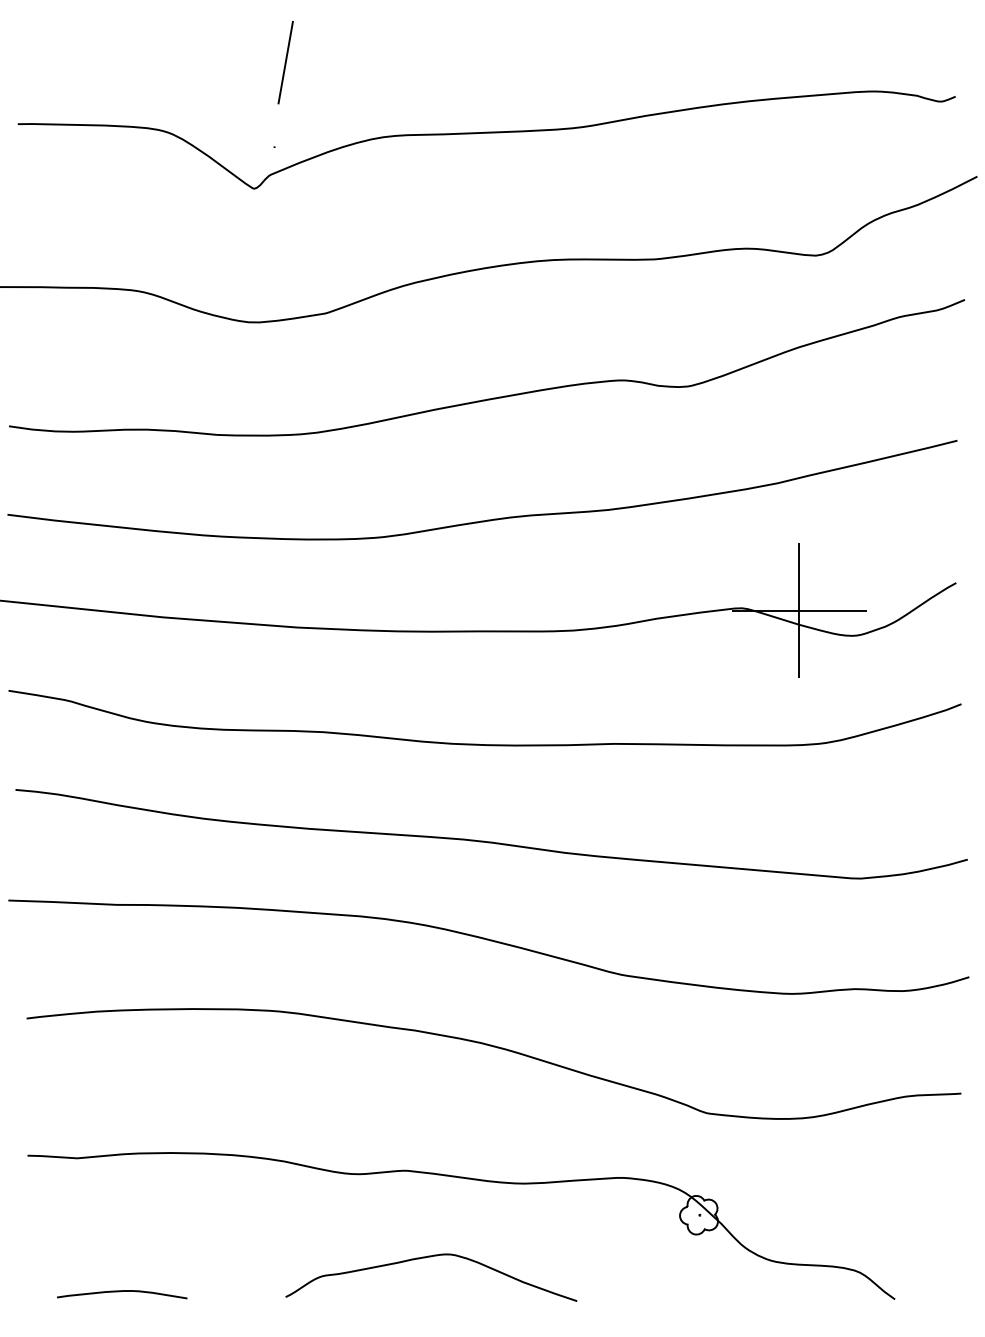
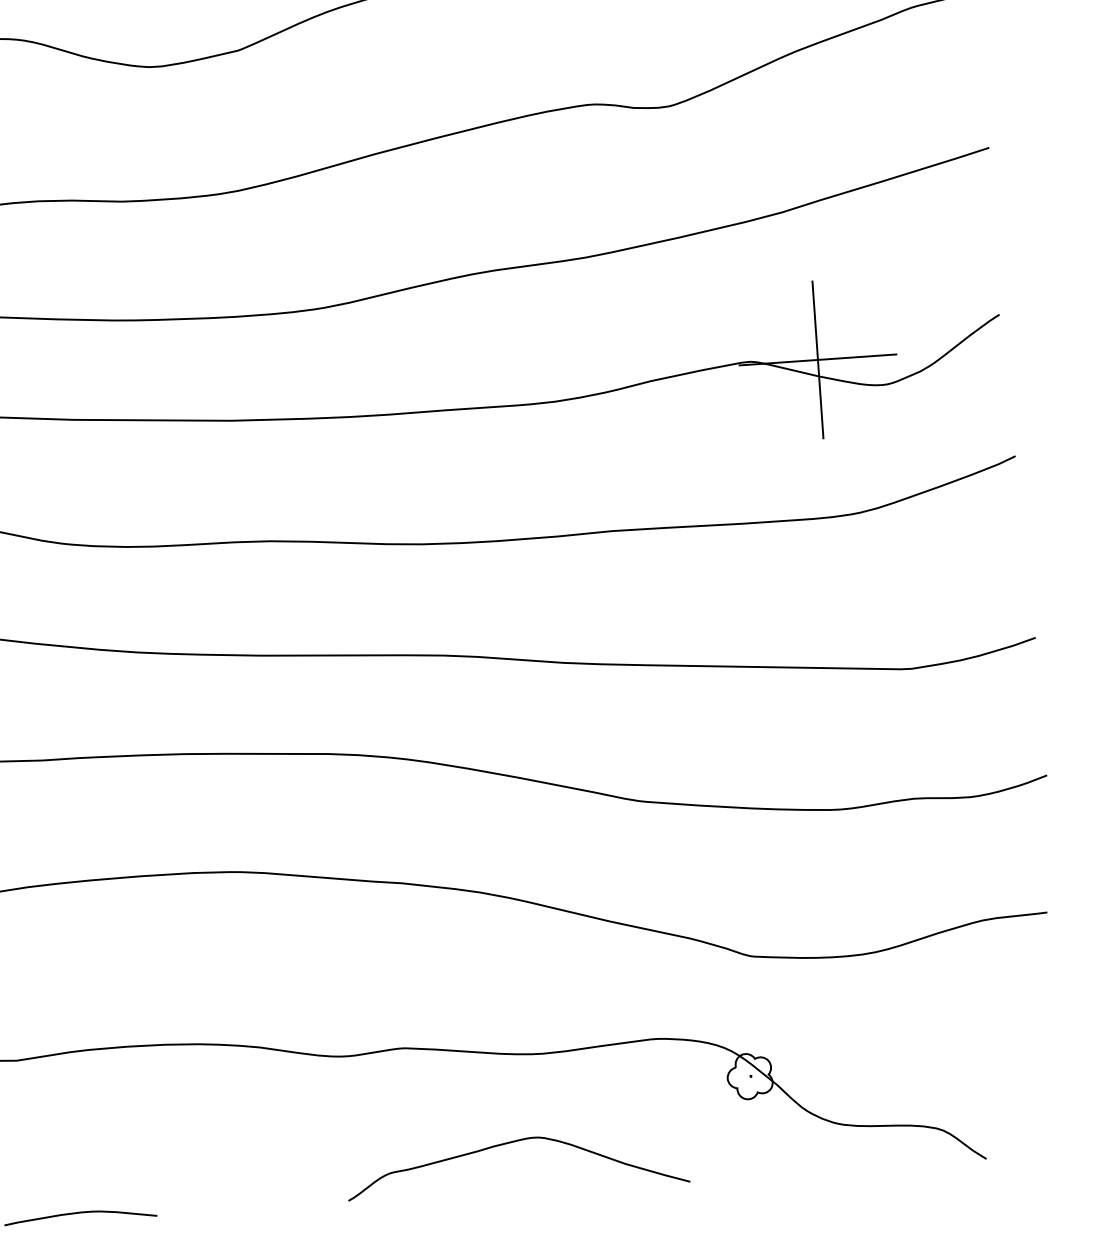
curve: (425, 1258) -> (509, 1144), moved

